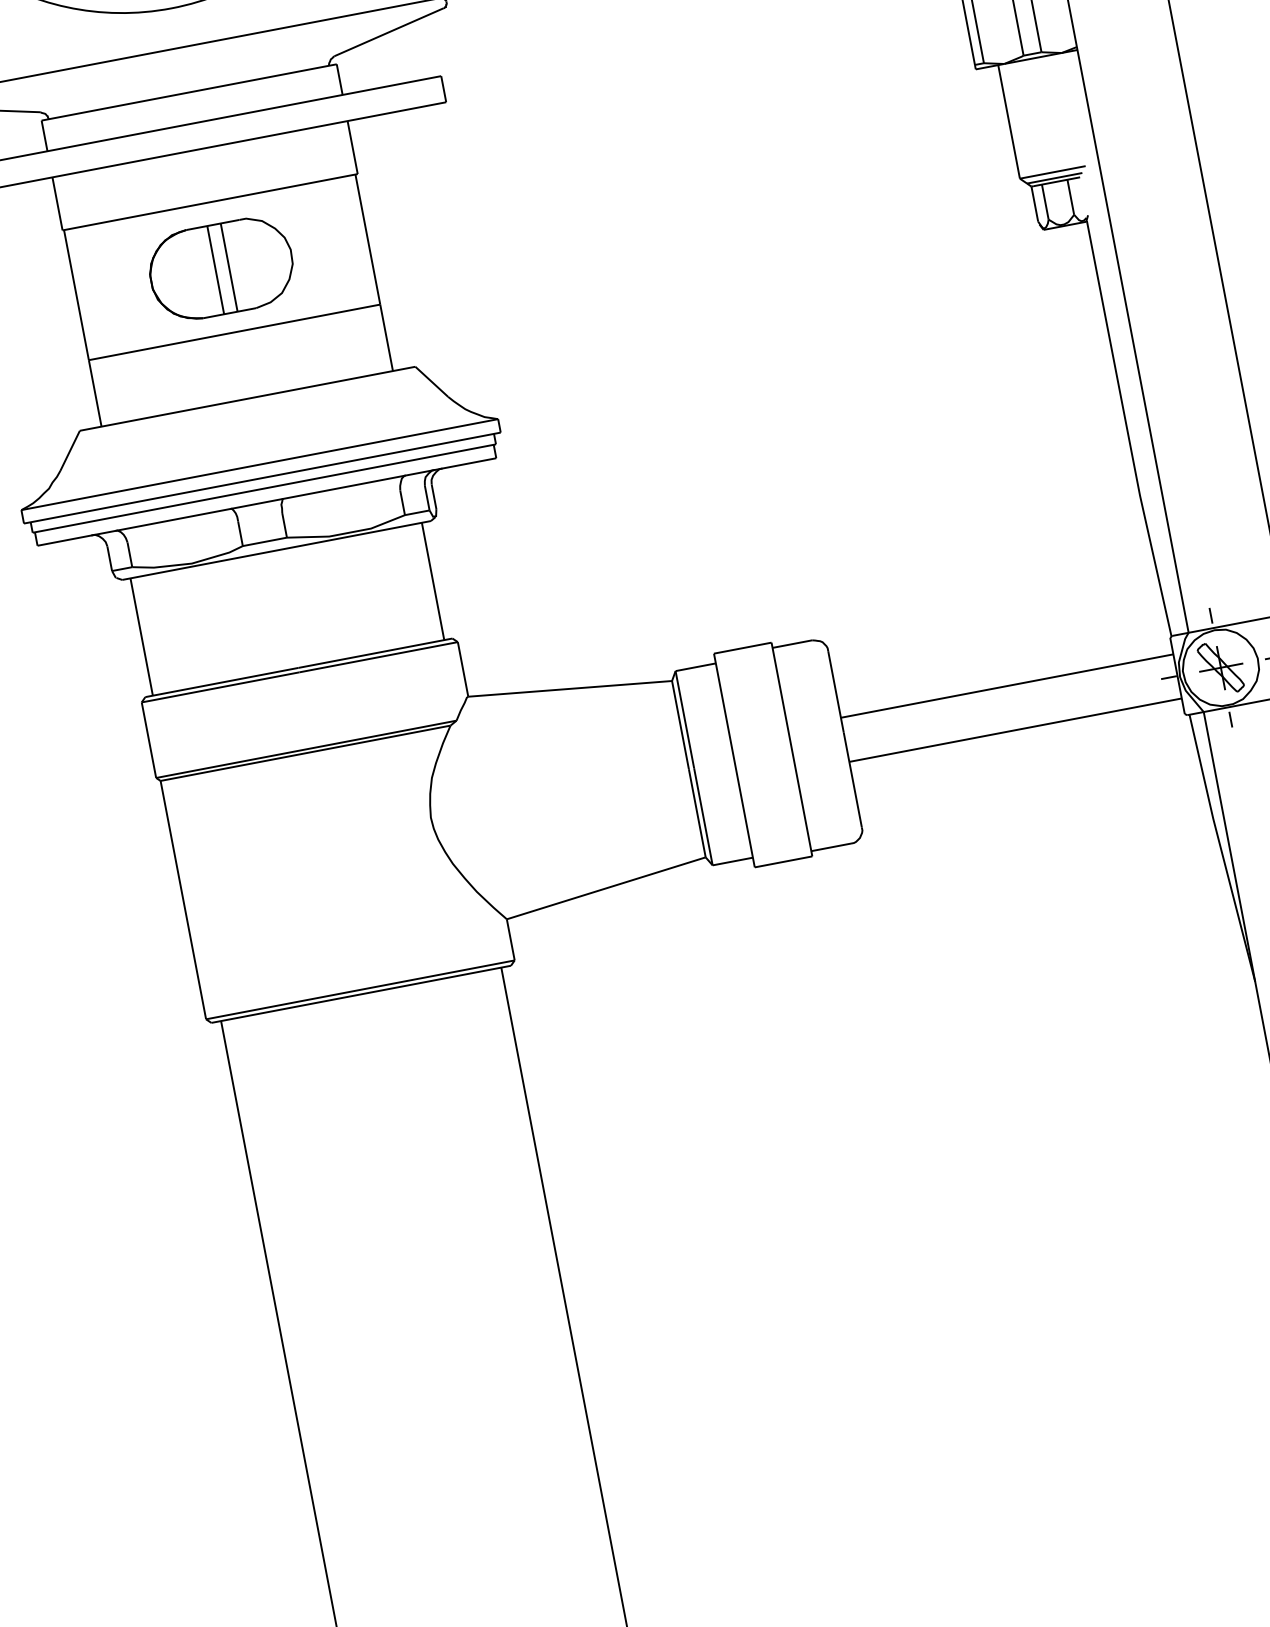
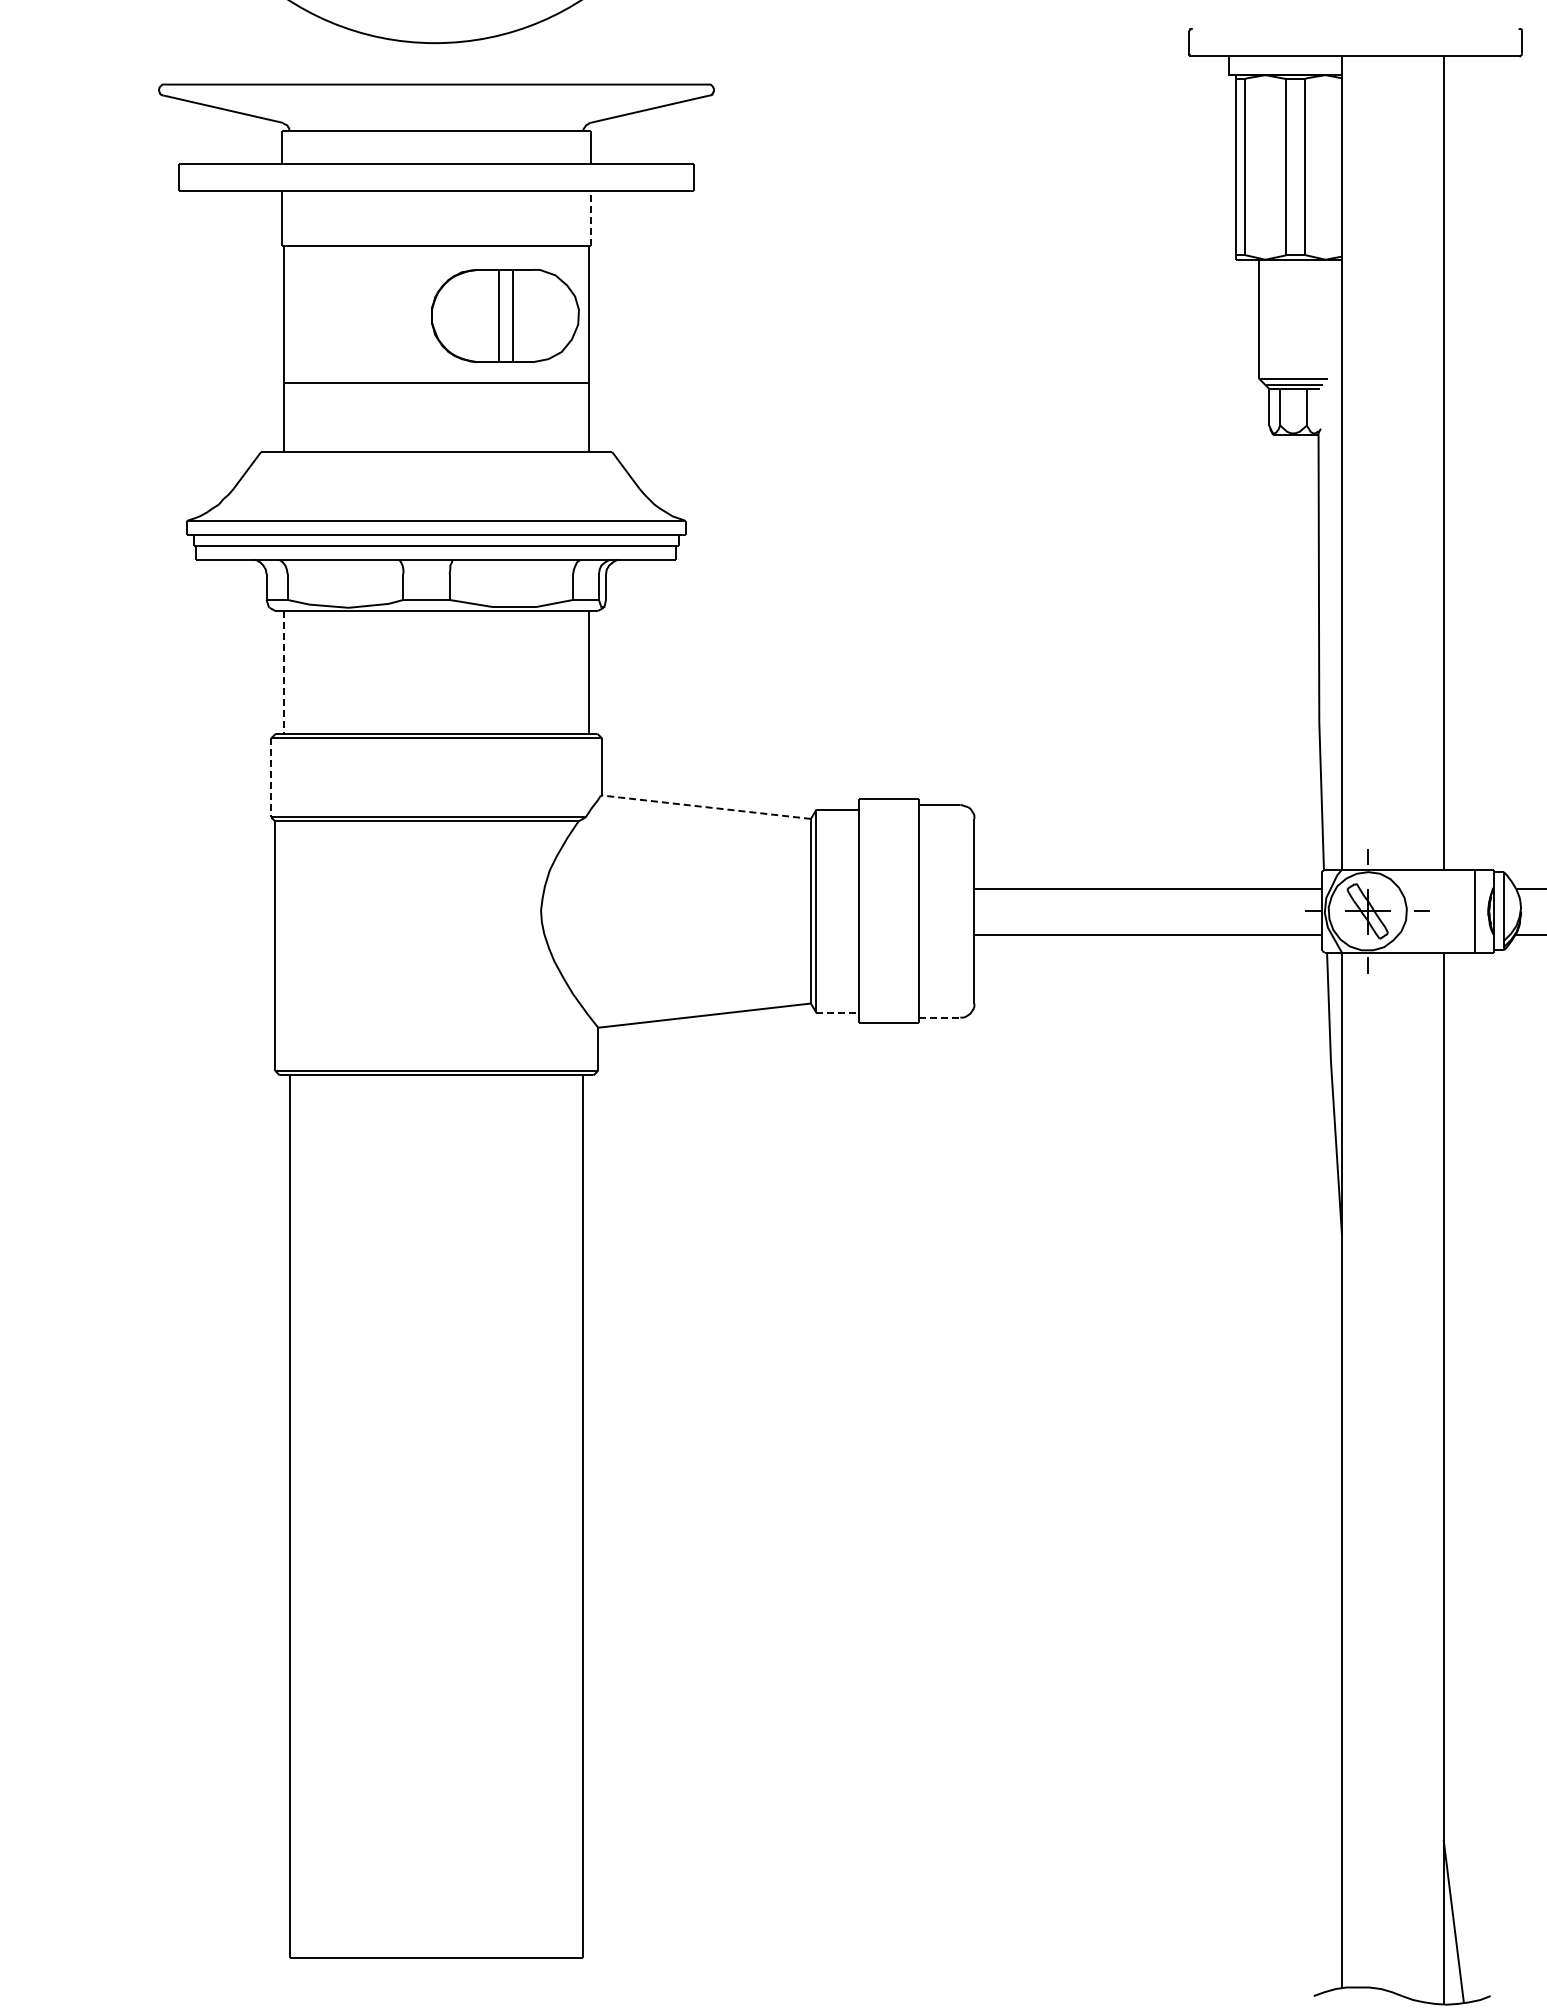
line: (352, 147) -> (591, 218), solid -> dashed
part: (221, 269) -> (505, 316), moved
line: (141, 637) -> (283, 672), solid -> dashed
line: (570, 689) -> (706, 807), solid -> dashed
line: (149, 739) -> (271, 777), solid -> dashed
line: (831, 847) -> (939, 1017), solid -> dashed
line: (732, 861) -> (837, 1012), solid -> dashed

